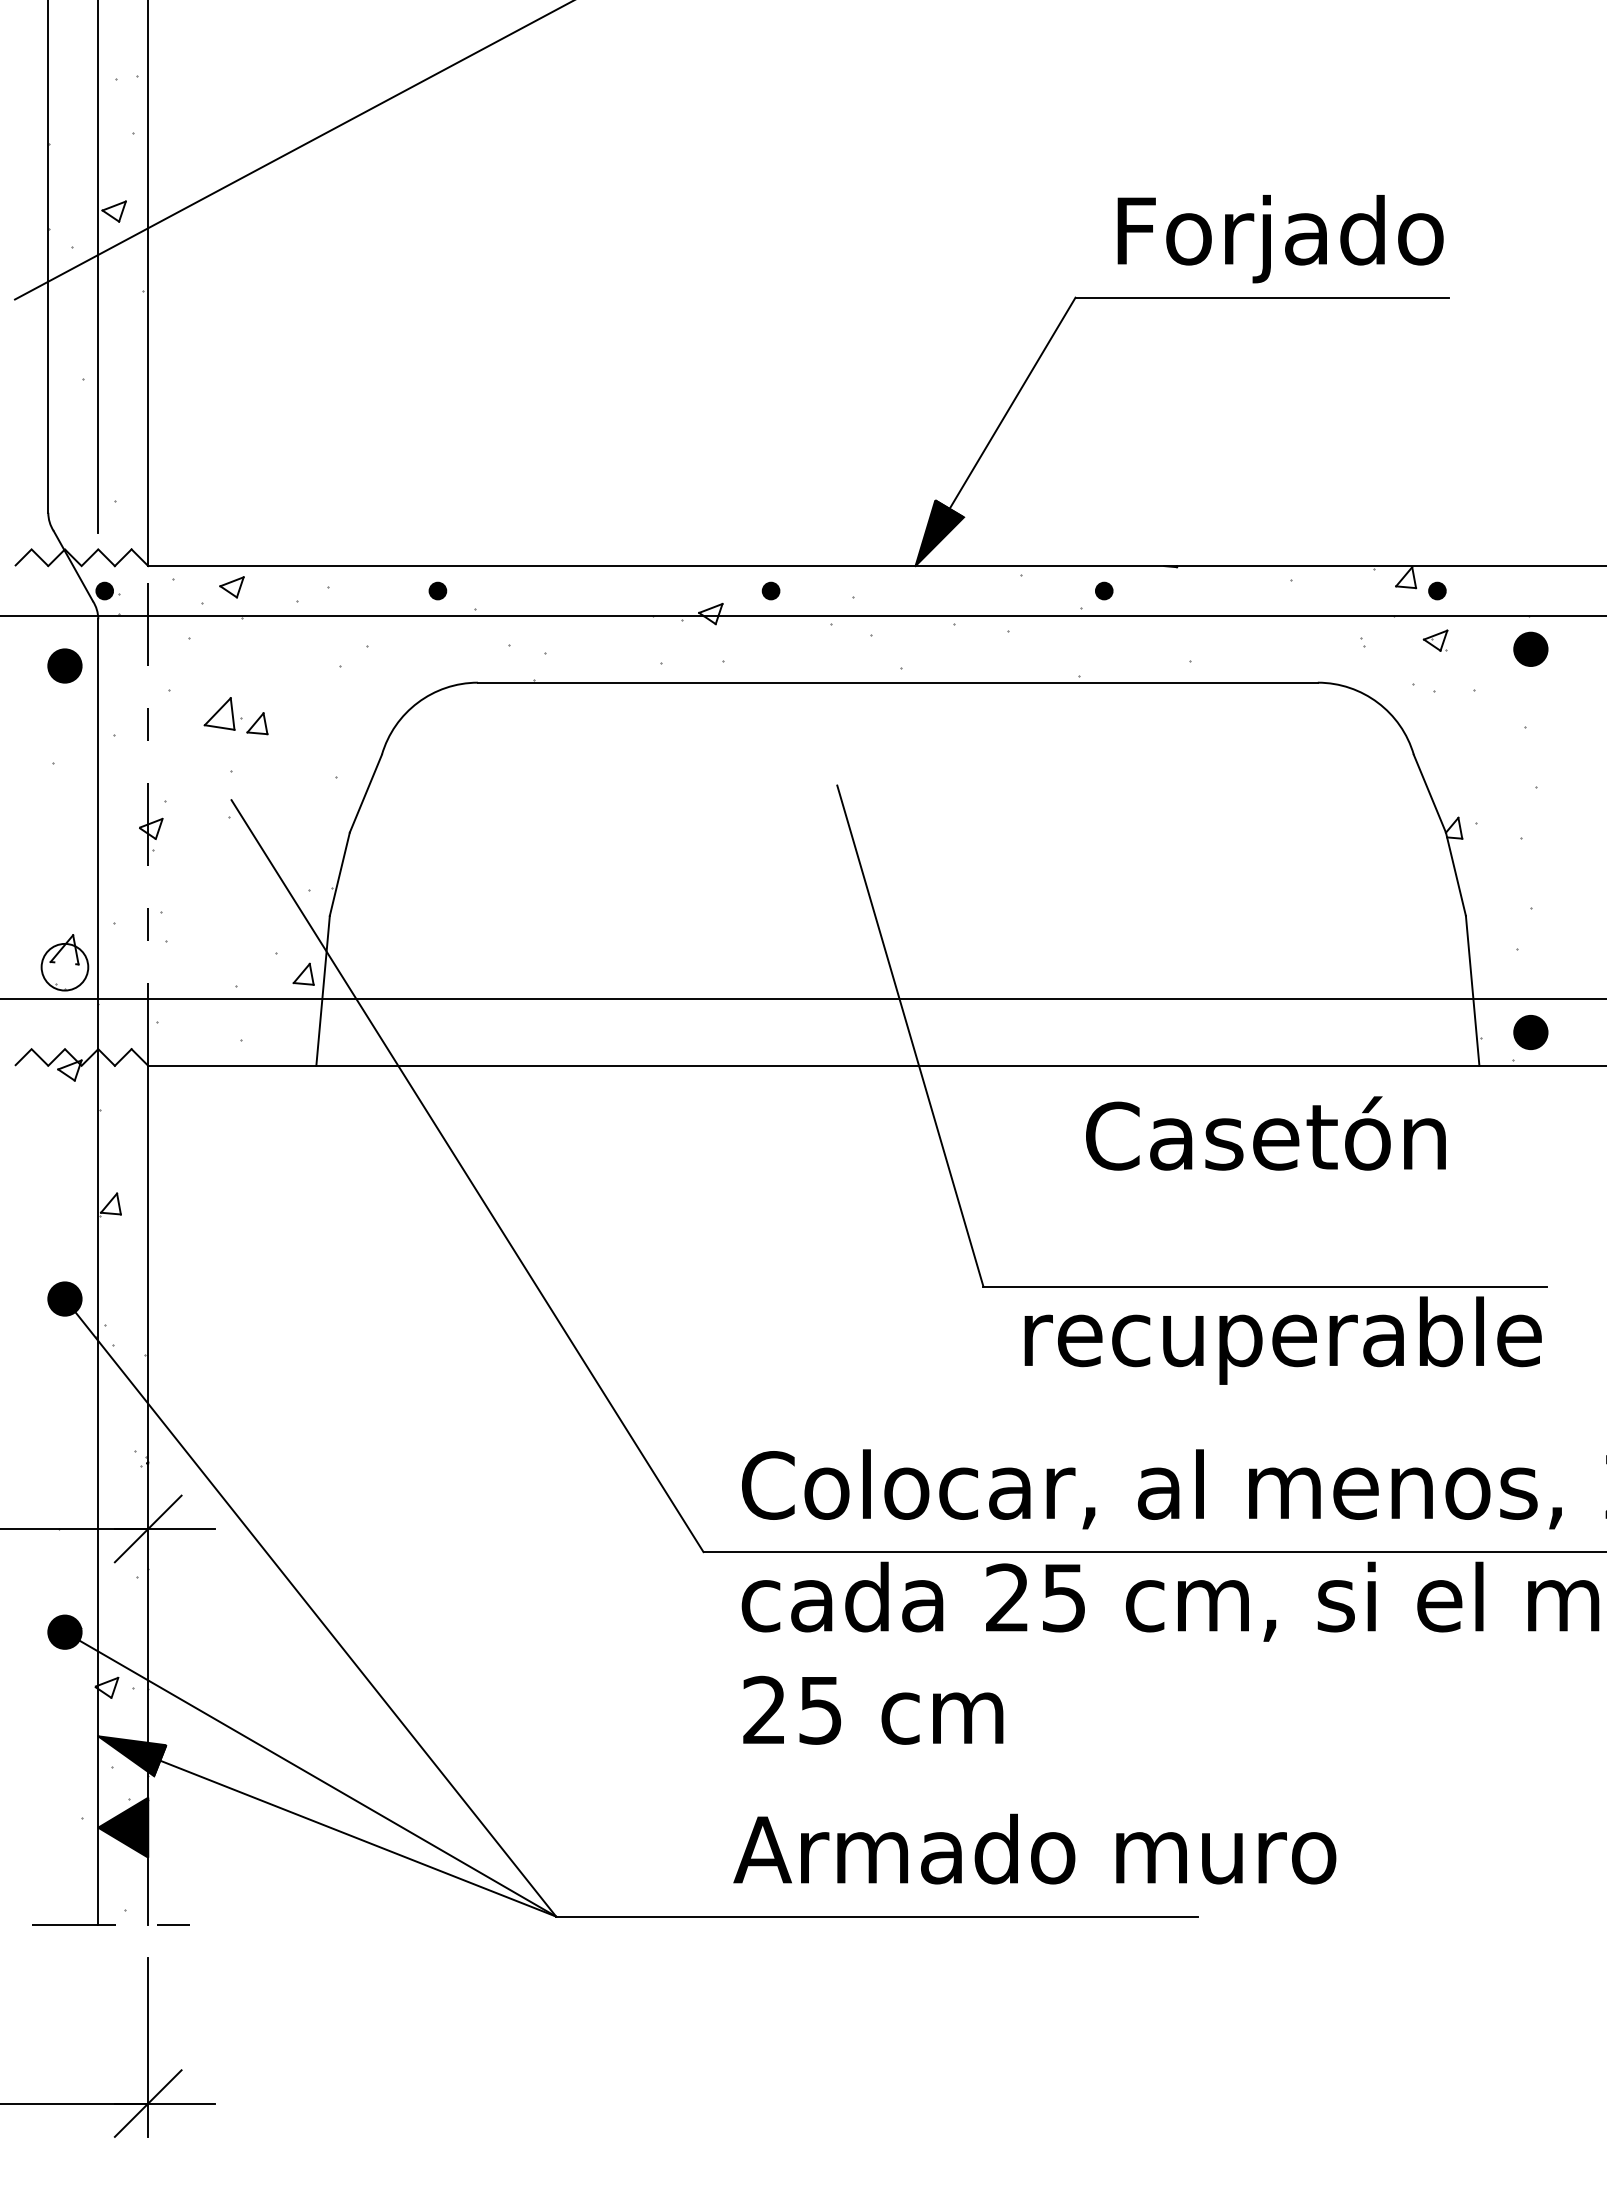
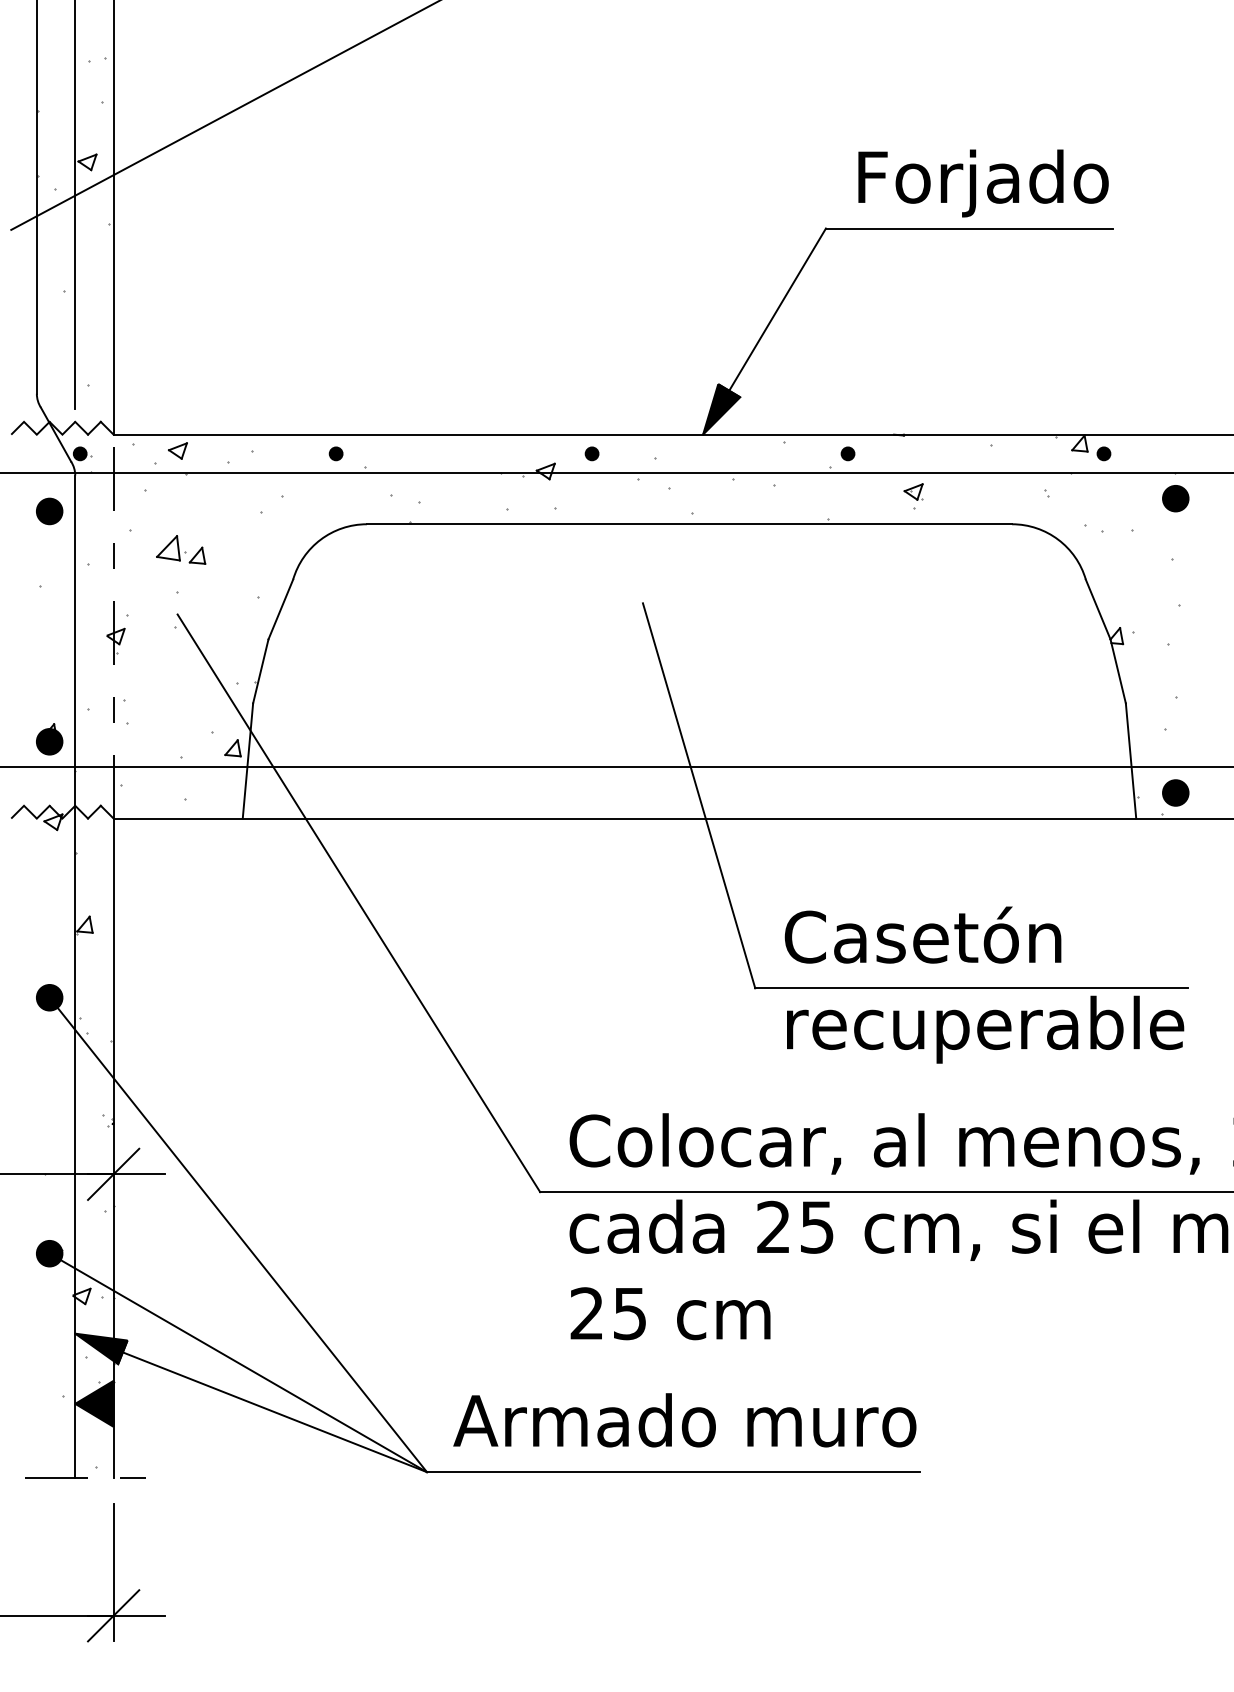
part: (1435, 640) -> (913, 491), moved
part: (64, 962) -> (49, 739), size x0.71
text: (1265, 1133) -> (922, 935), moved
text: (1034, 1848) -> (684, 1419), moved

